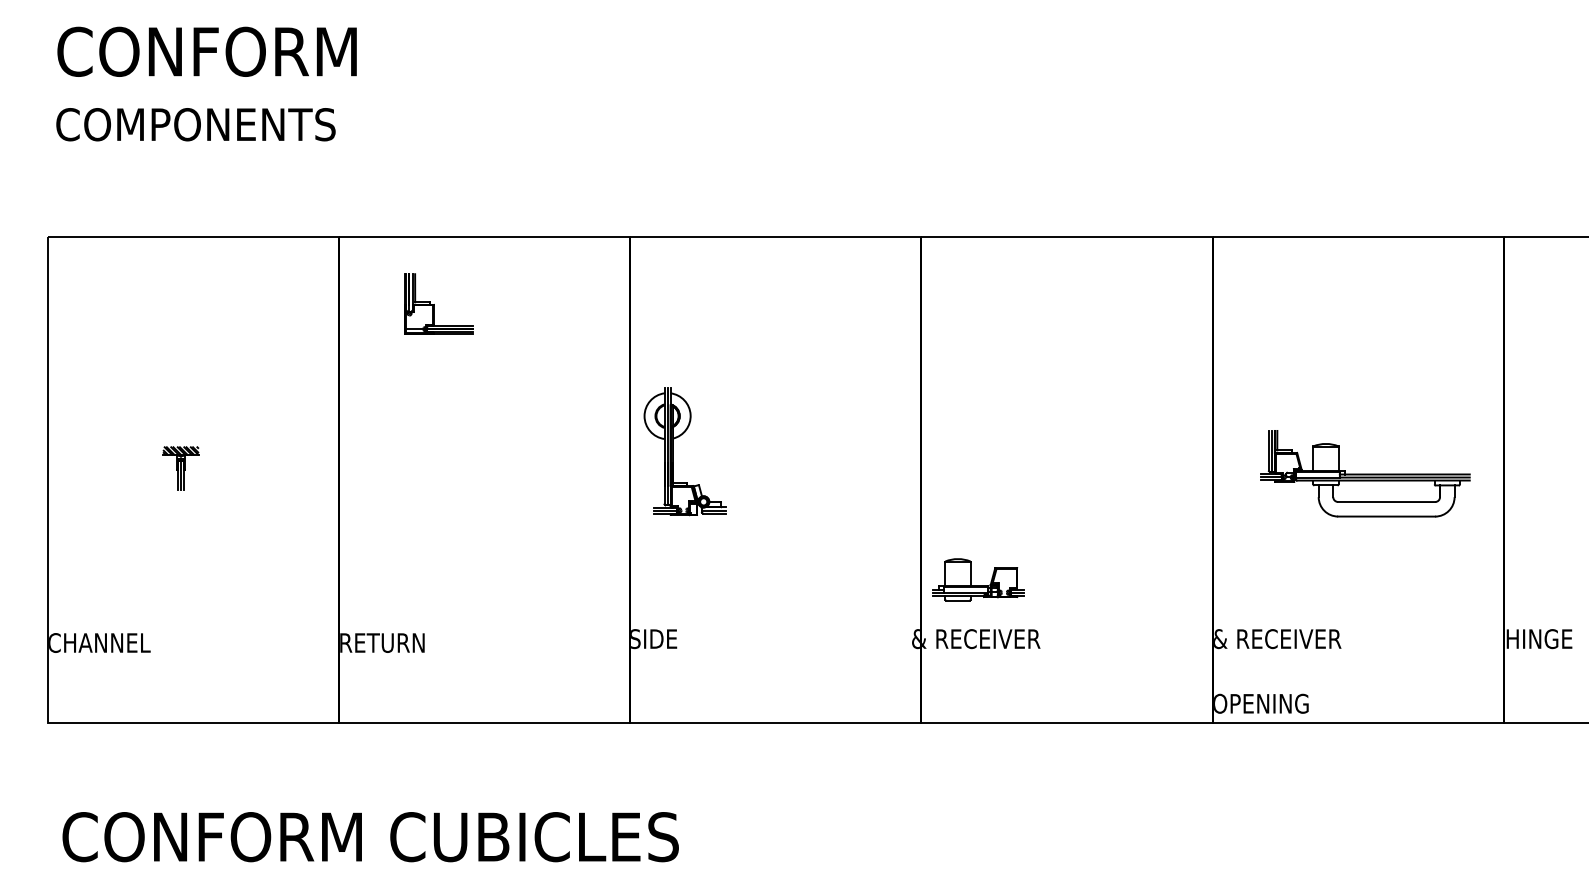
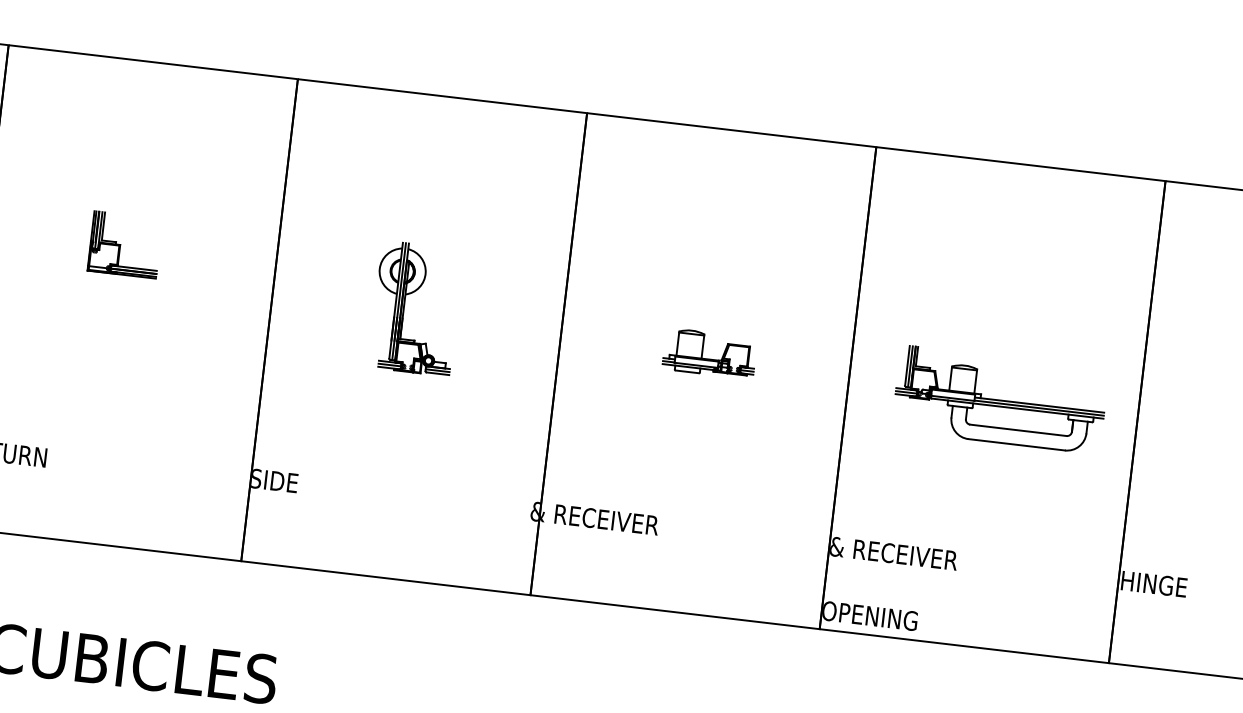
part: (438, 303) -> (124, 244), moved
part: (673, 451) -> (404, 307), moved
part: (978, 579) -> (710, 353), moved

